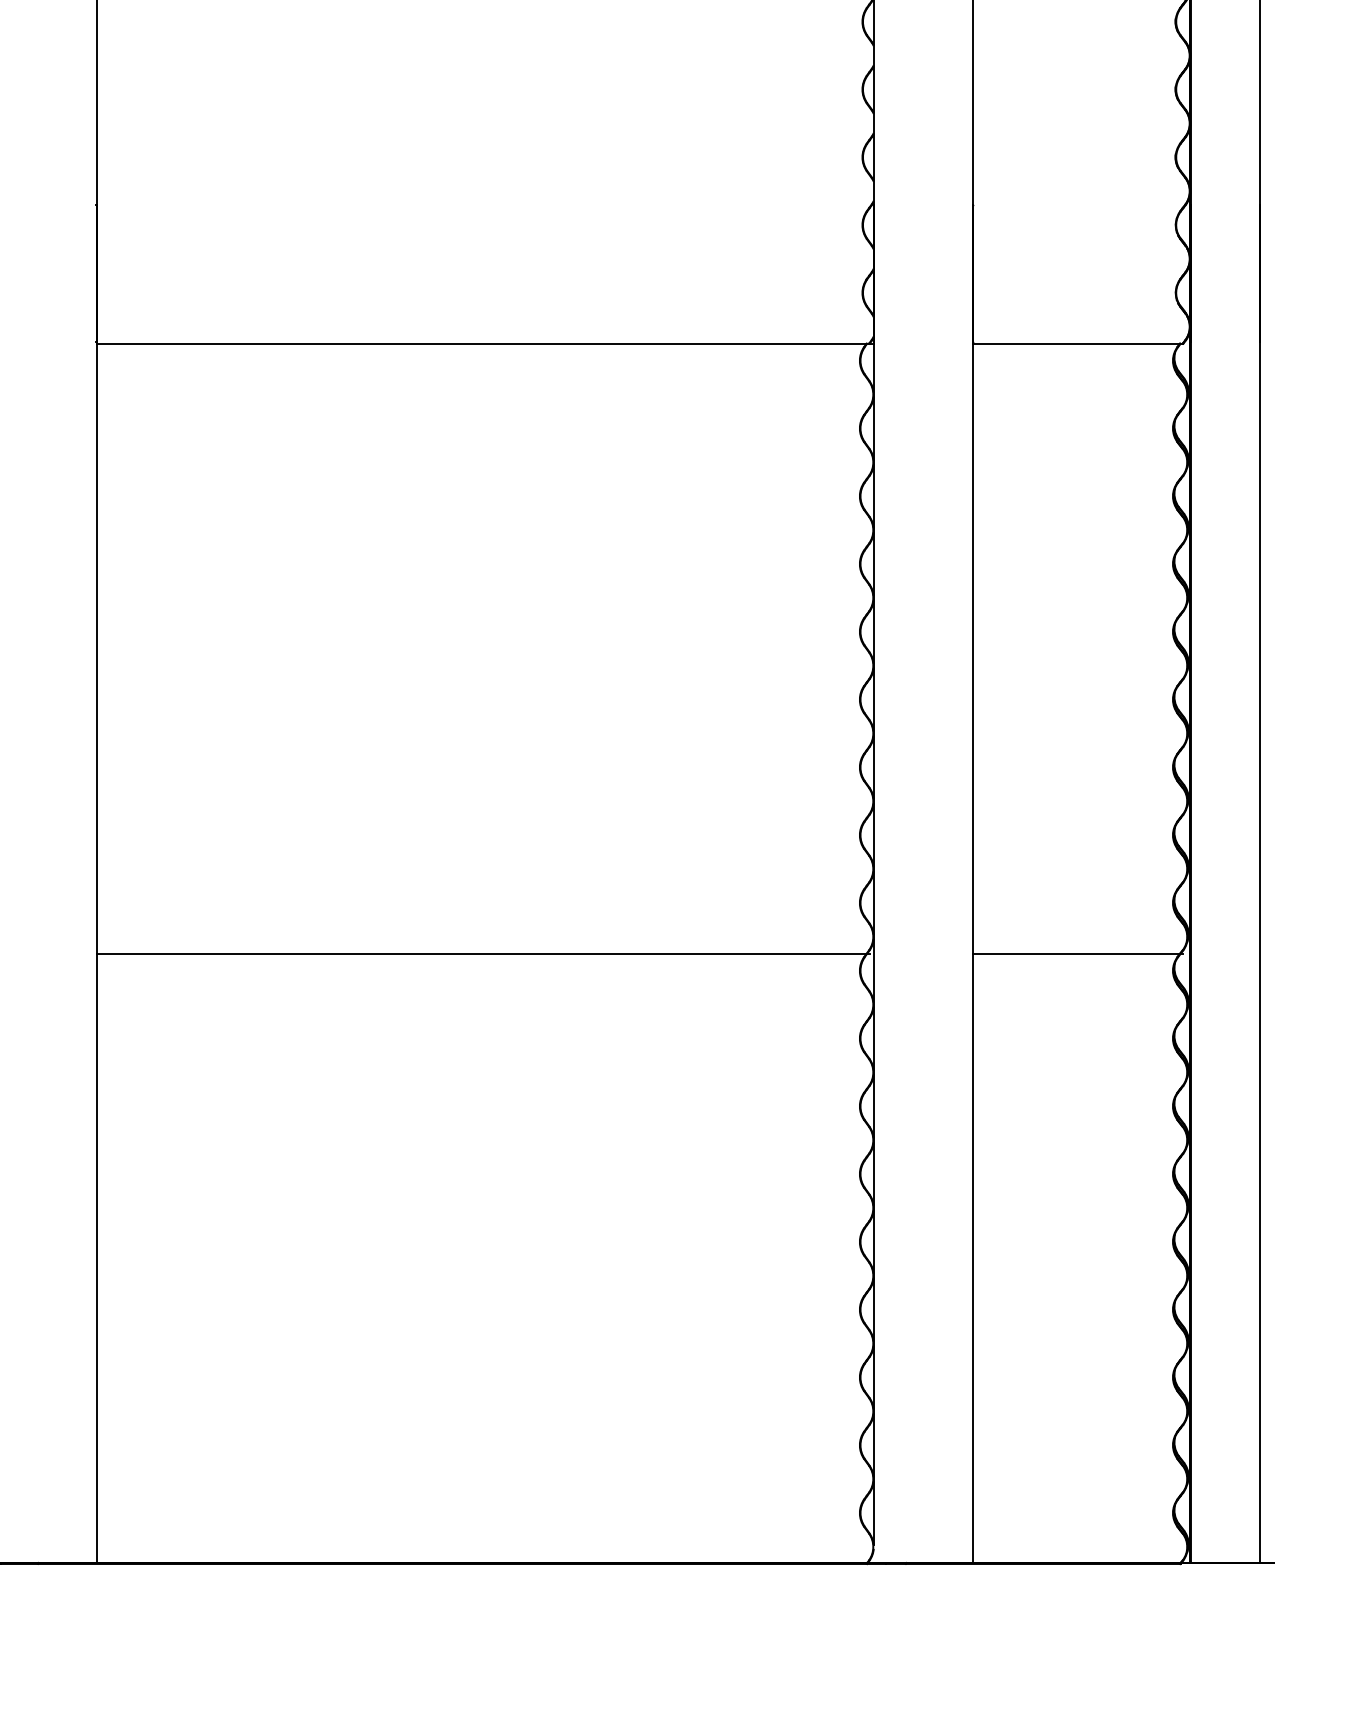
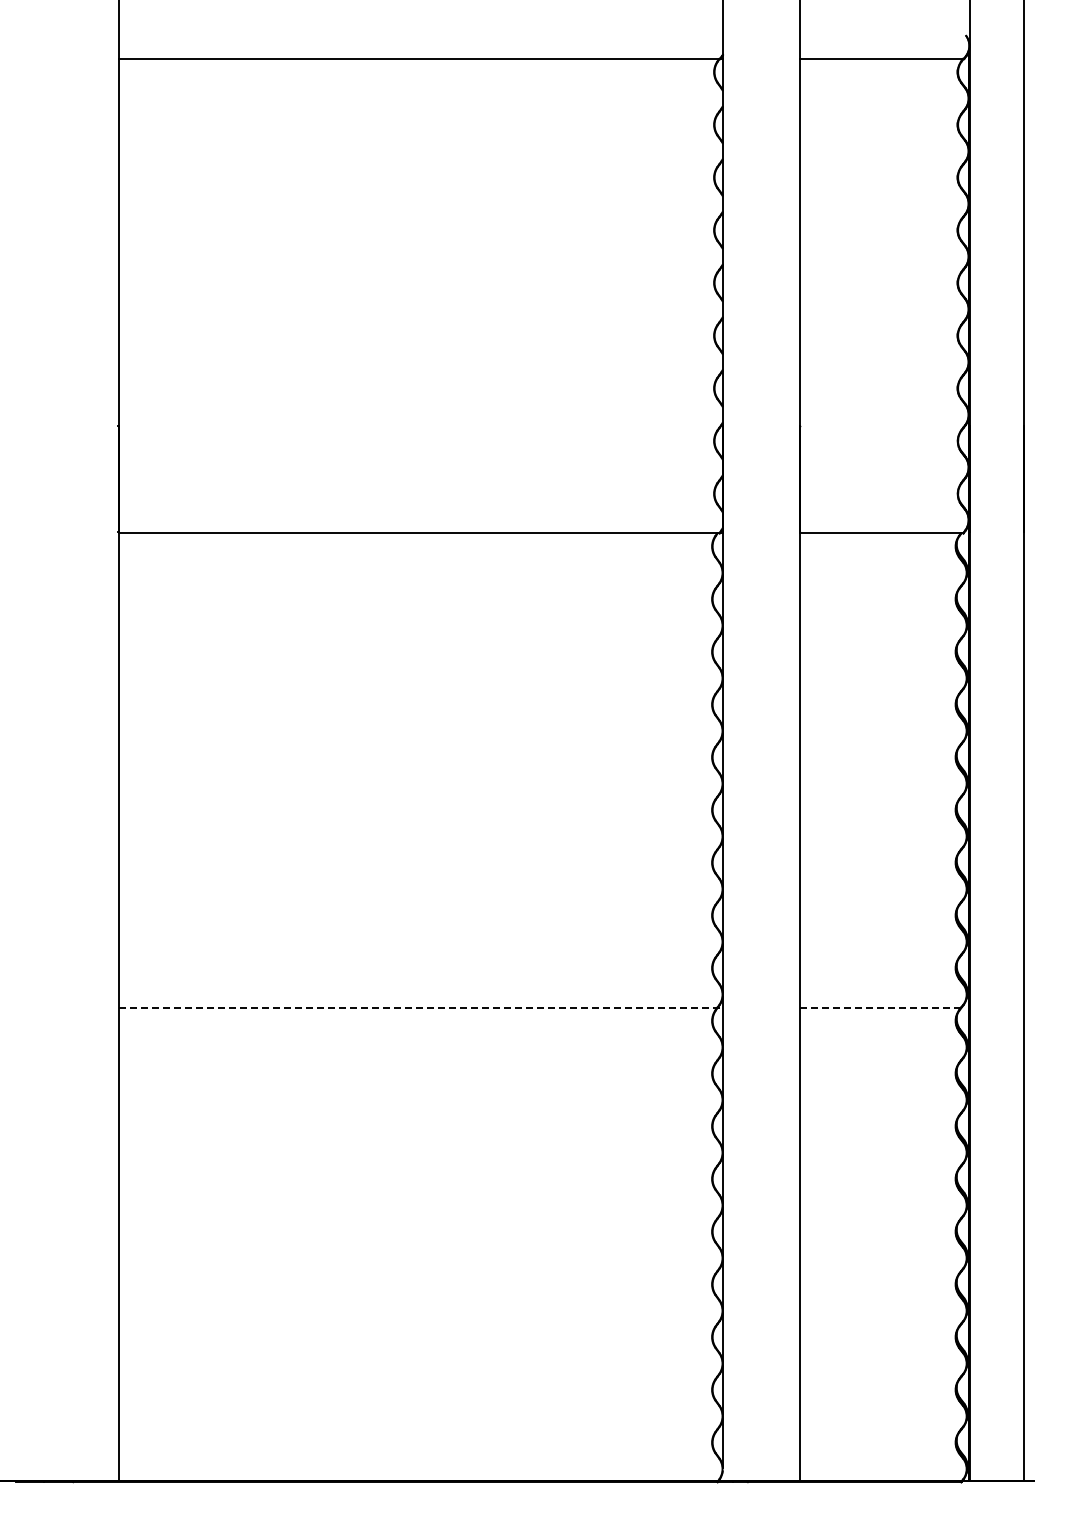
line: (483, 953) -> (419, 1007), solid -> dashed
line: (1079, 953) -> (882, 1007), solid -> dashed

